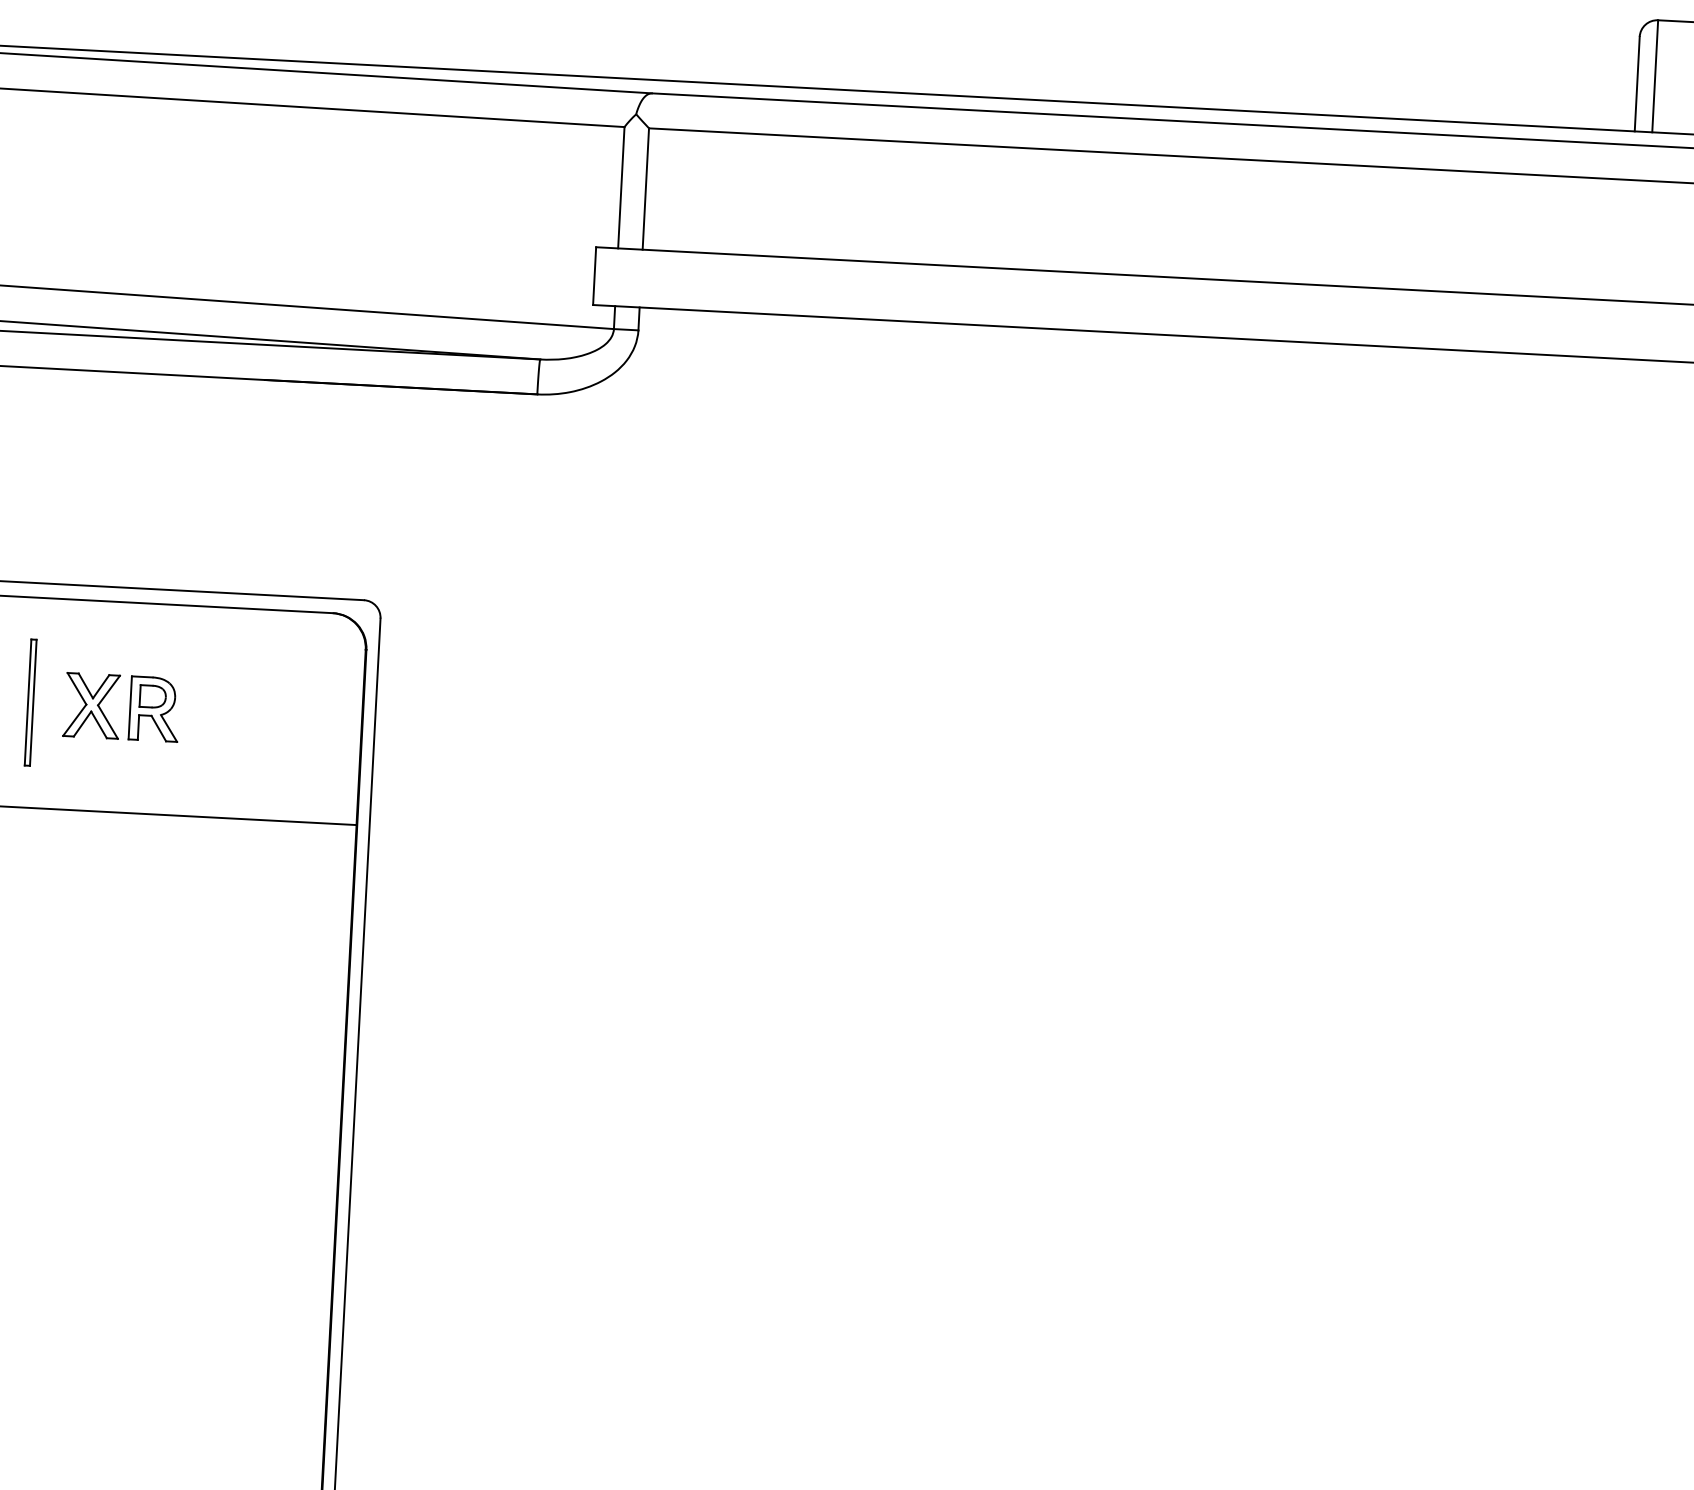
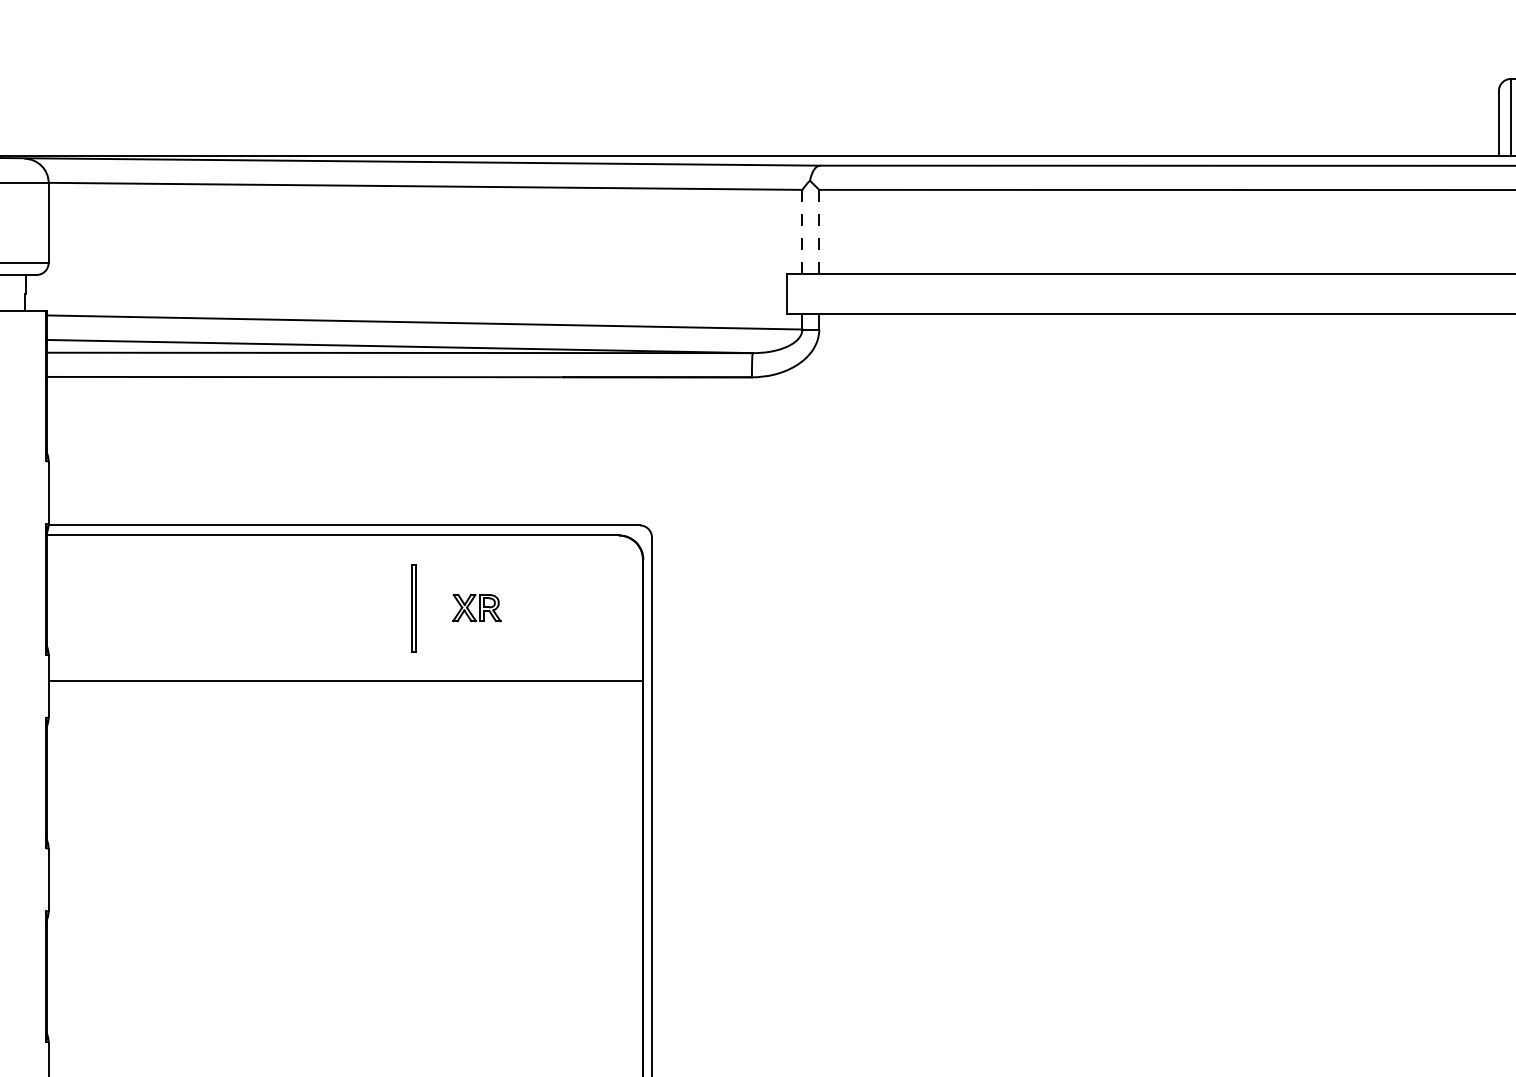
line: (621, 187) -> (802, 231), solid -> dashed
line: (646, 188) -> (819, 231), solid -> dashed
part: (121, 706) -> (476, 607), size x0.6

